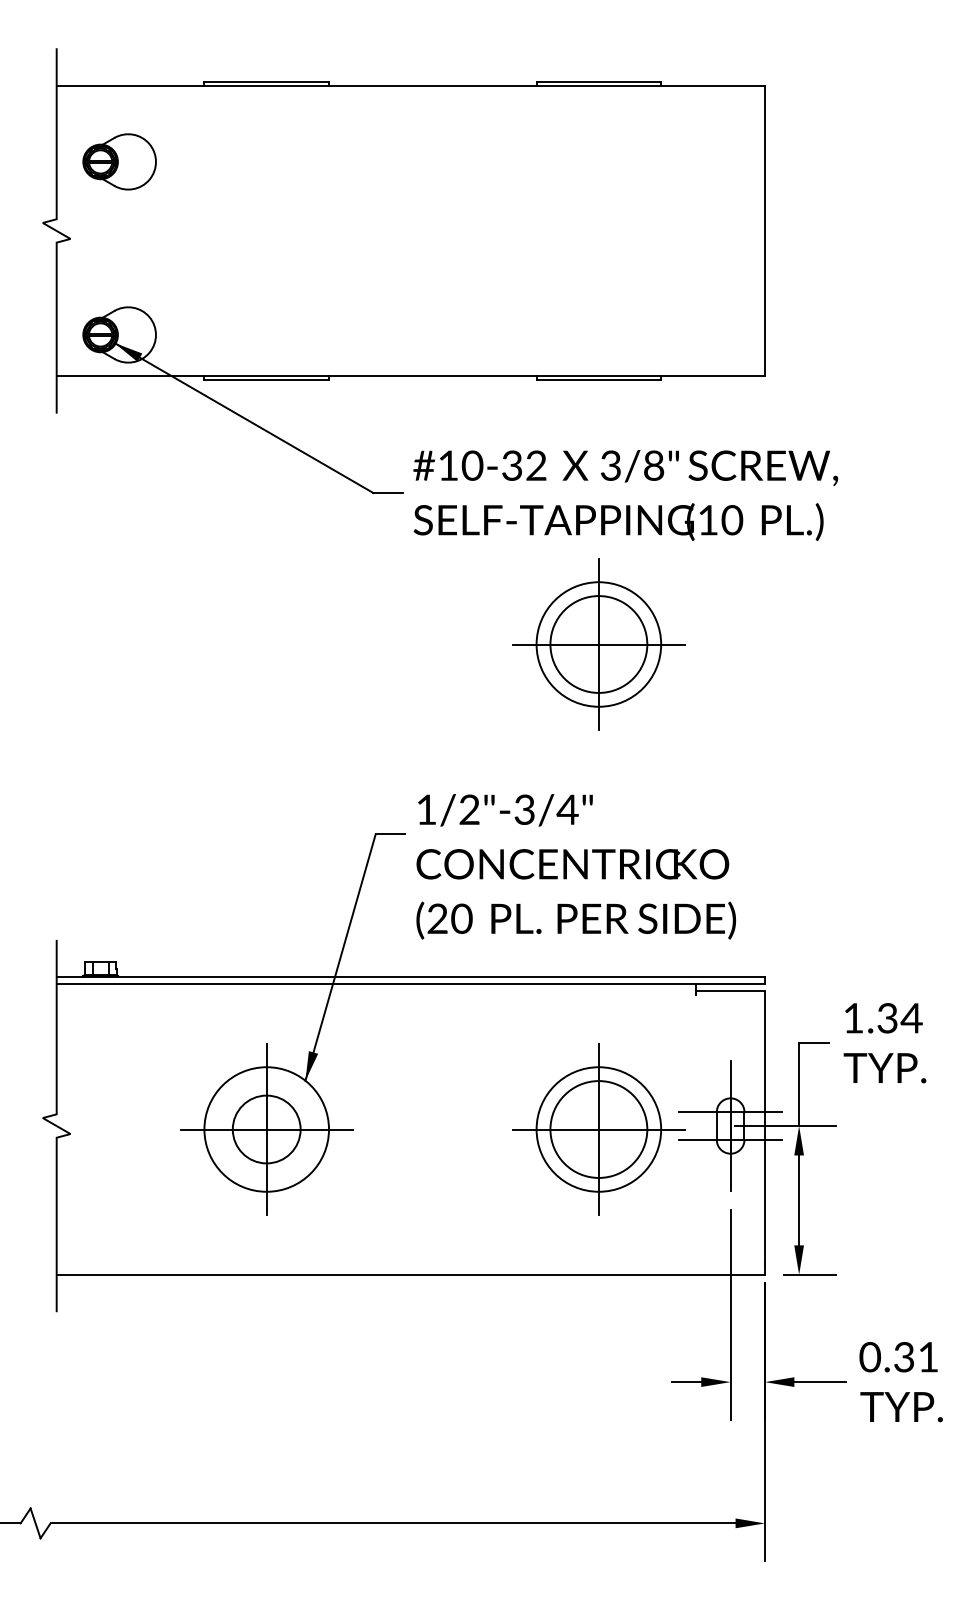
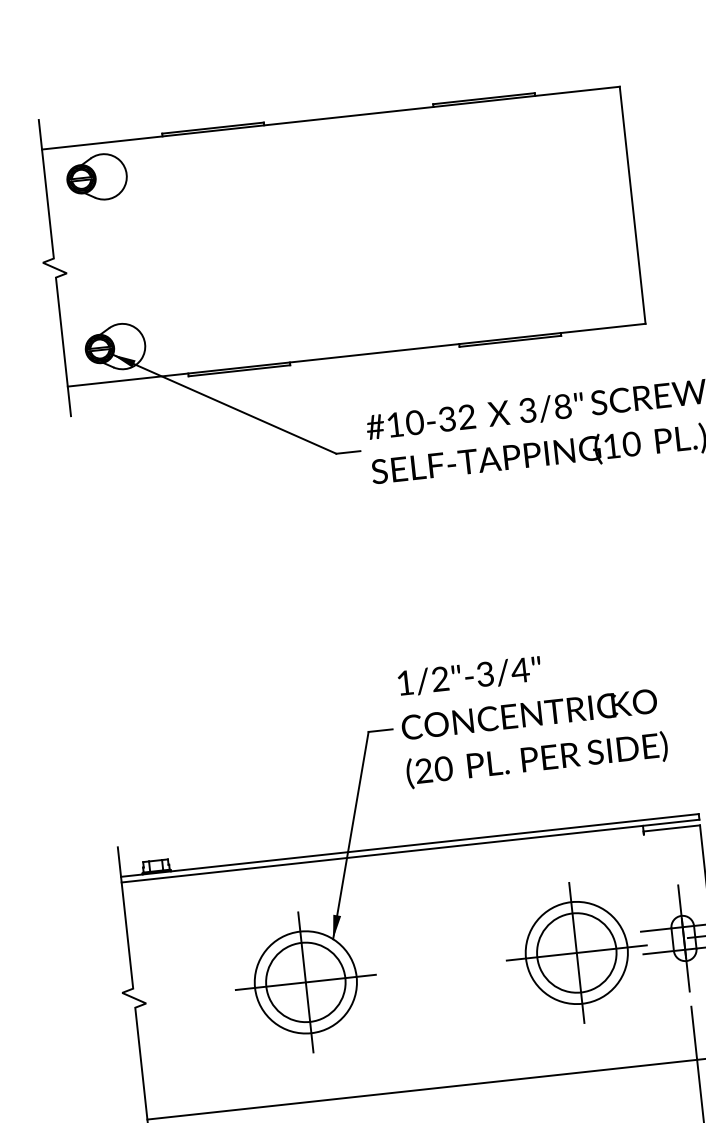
part: (119, 161) -> (96, 177), moved
part: (598, 644) -> (533, 557), removed
text: (575, 866) -> (531, 716), moved
circle: (266, 1129) -> (305, 982), size x1.43

